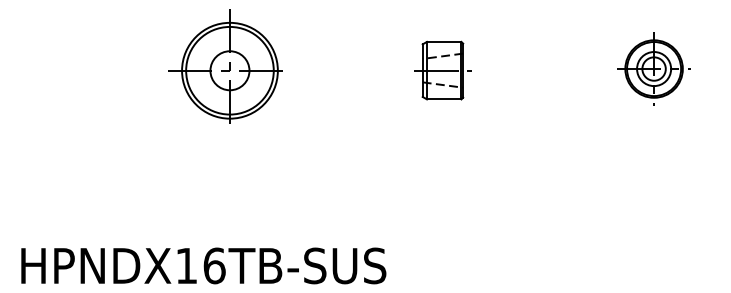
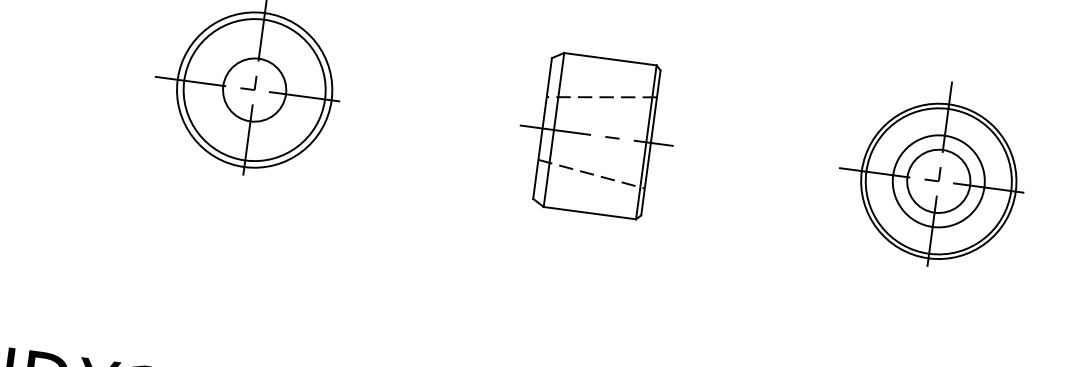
part: (651, 66) -> (932, 173), size x1.67
part: (442, 70) -> (596, 135), size x1.67

